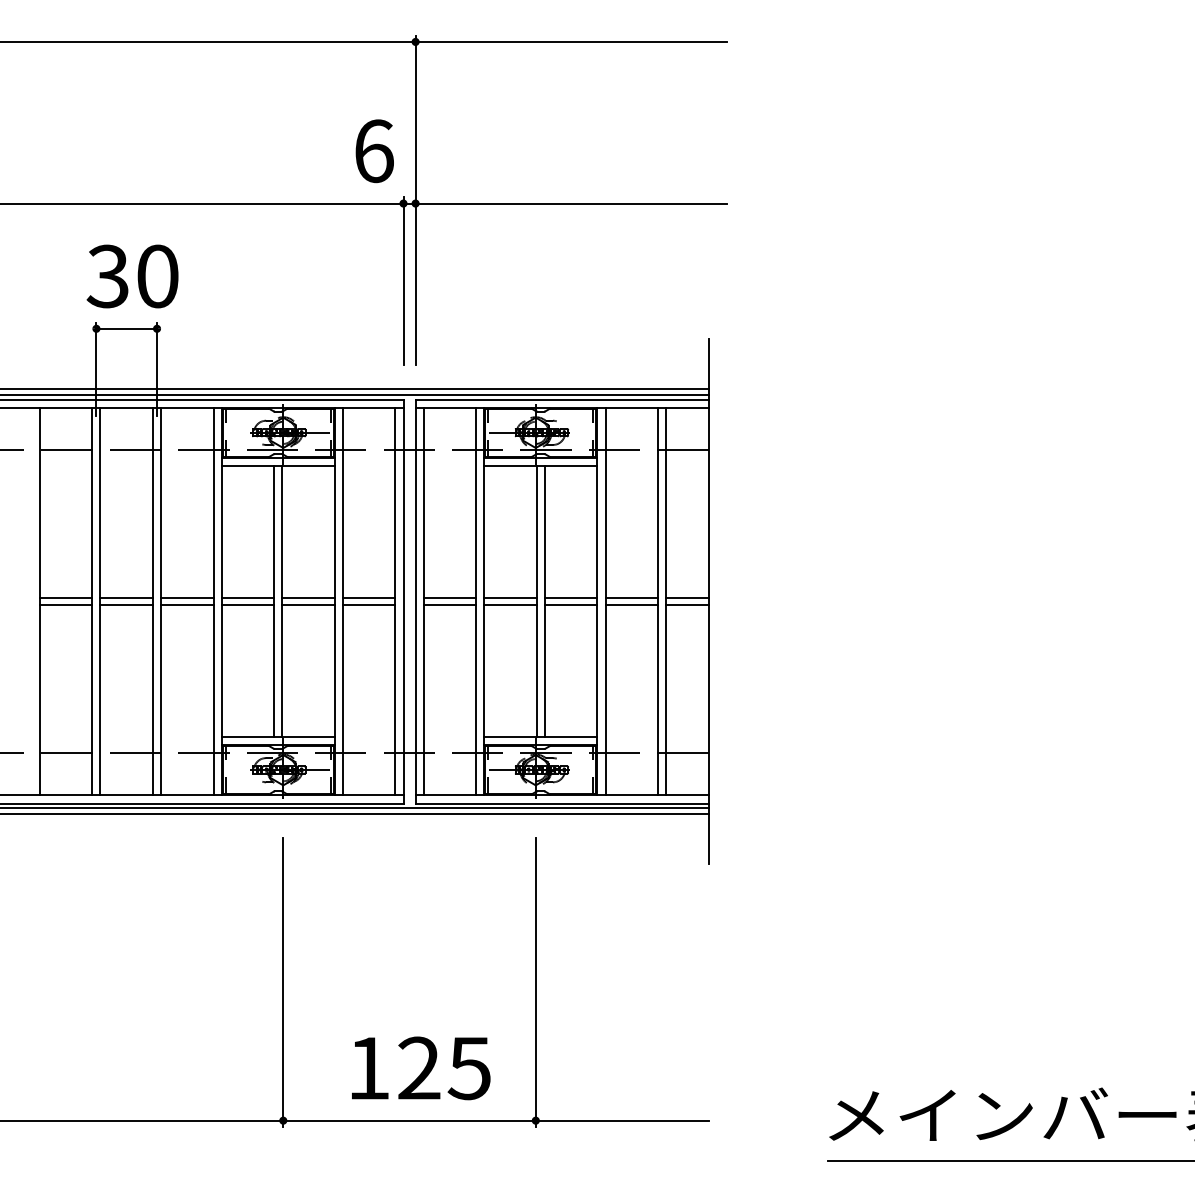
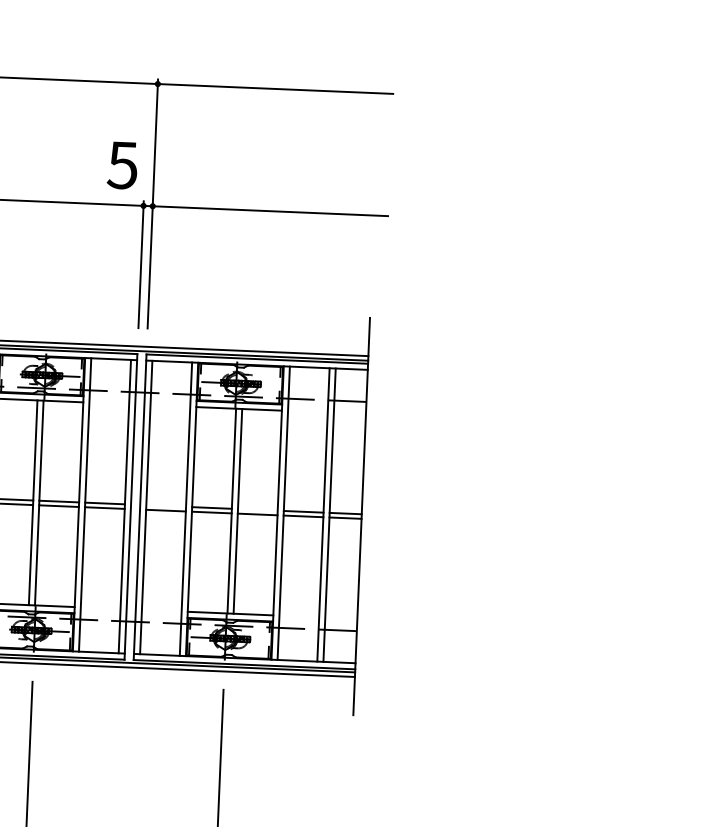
text: (373, 151) -> (122, 165), 6 -> 5
line: (449, 598) -> (165, 506), removed
line: (570, 598) -> (257, 509), removed

